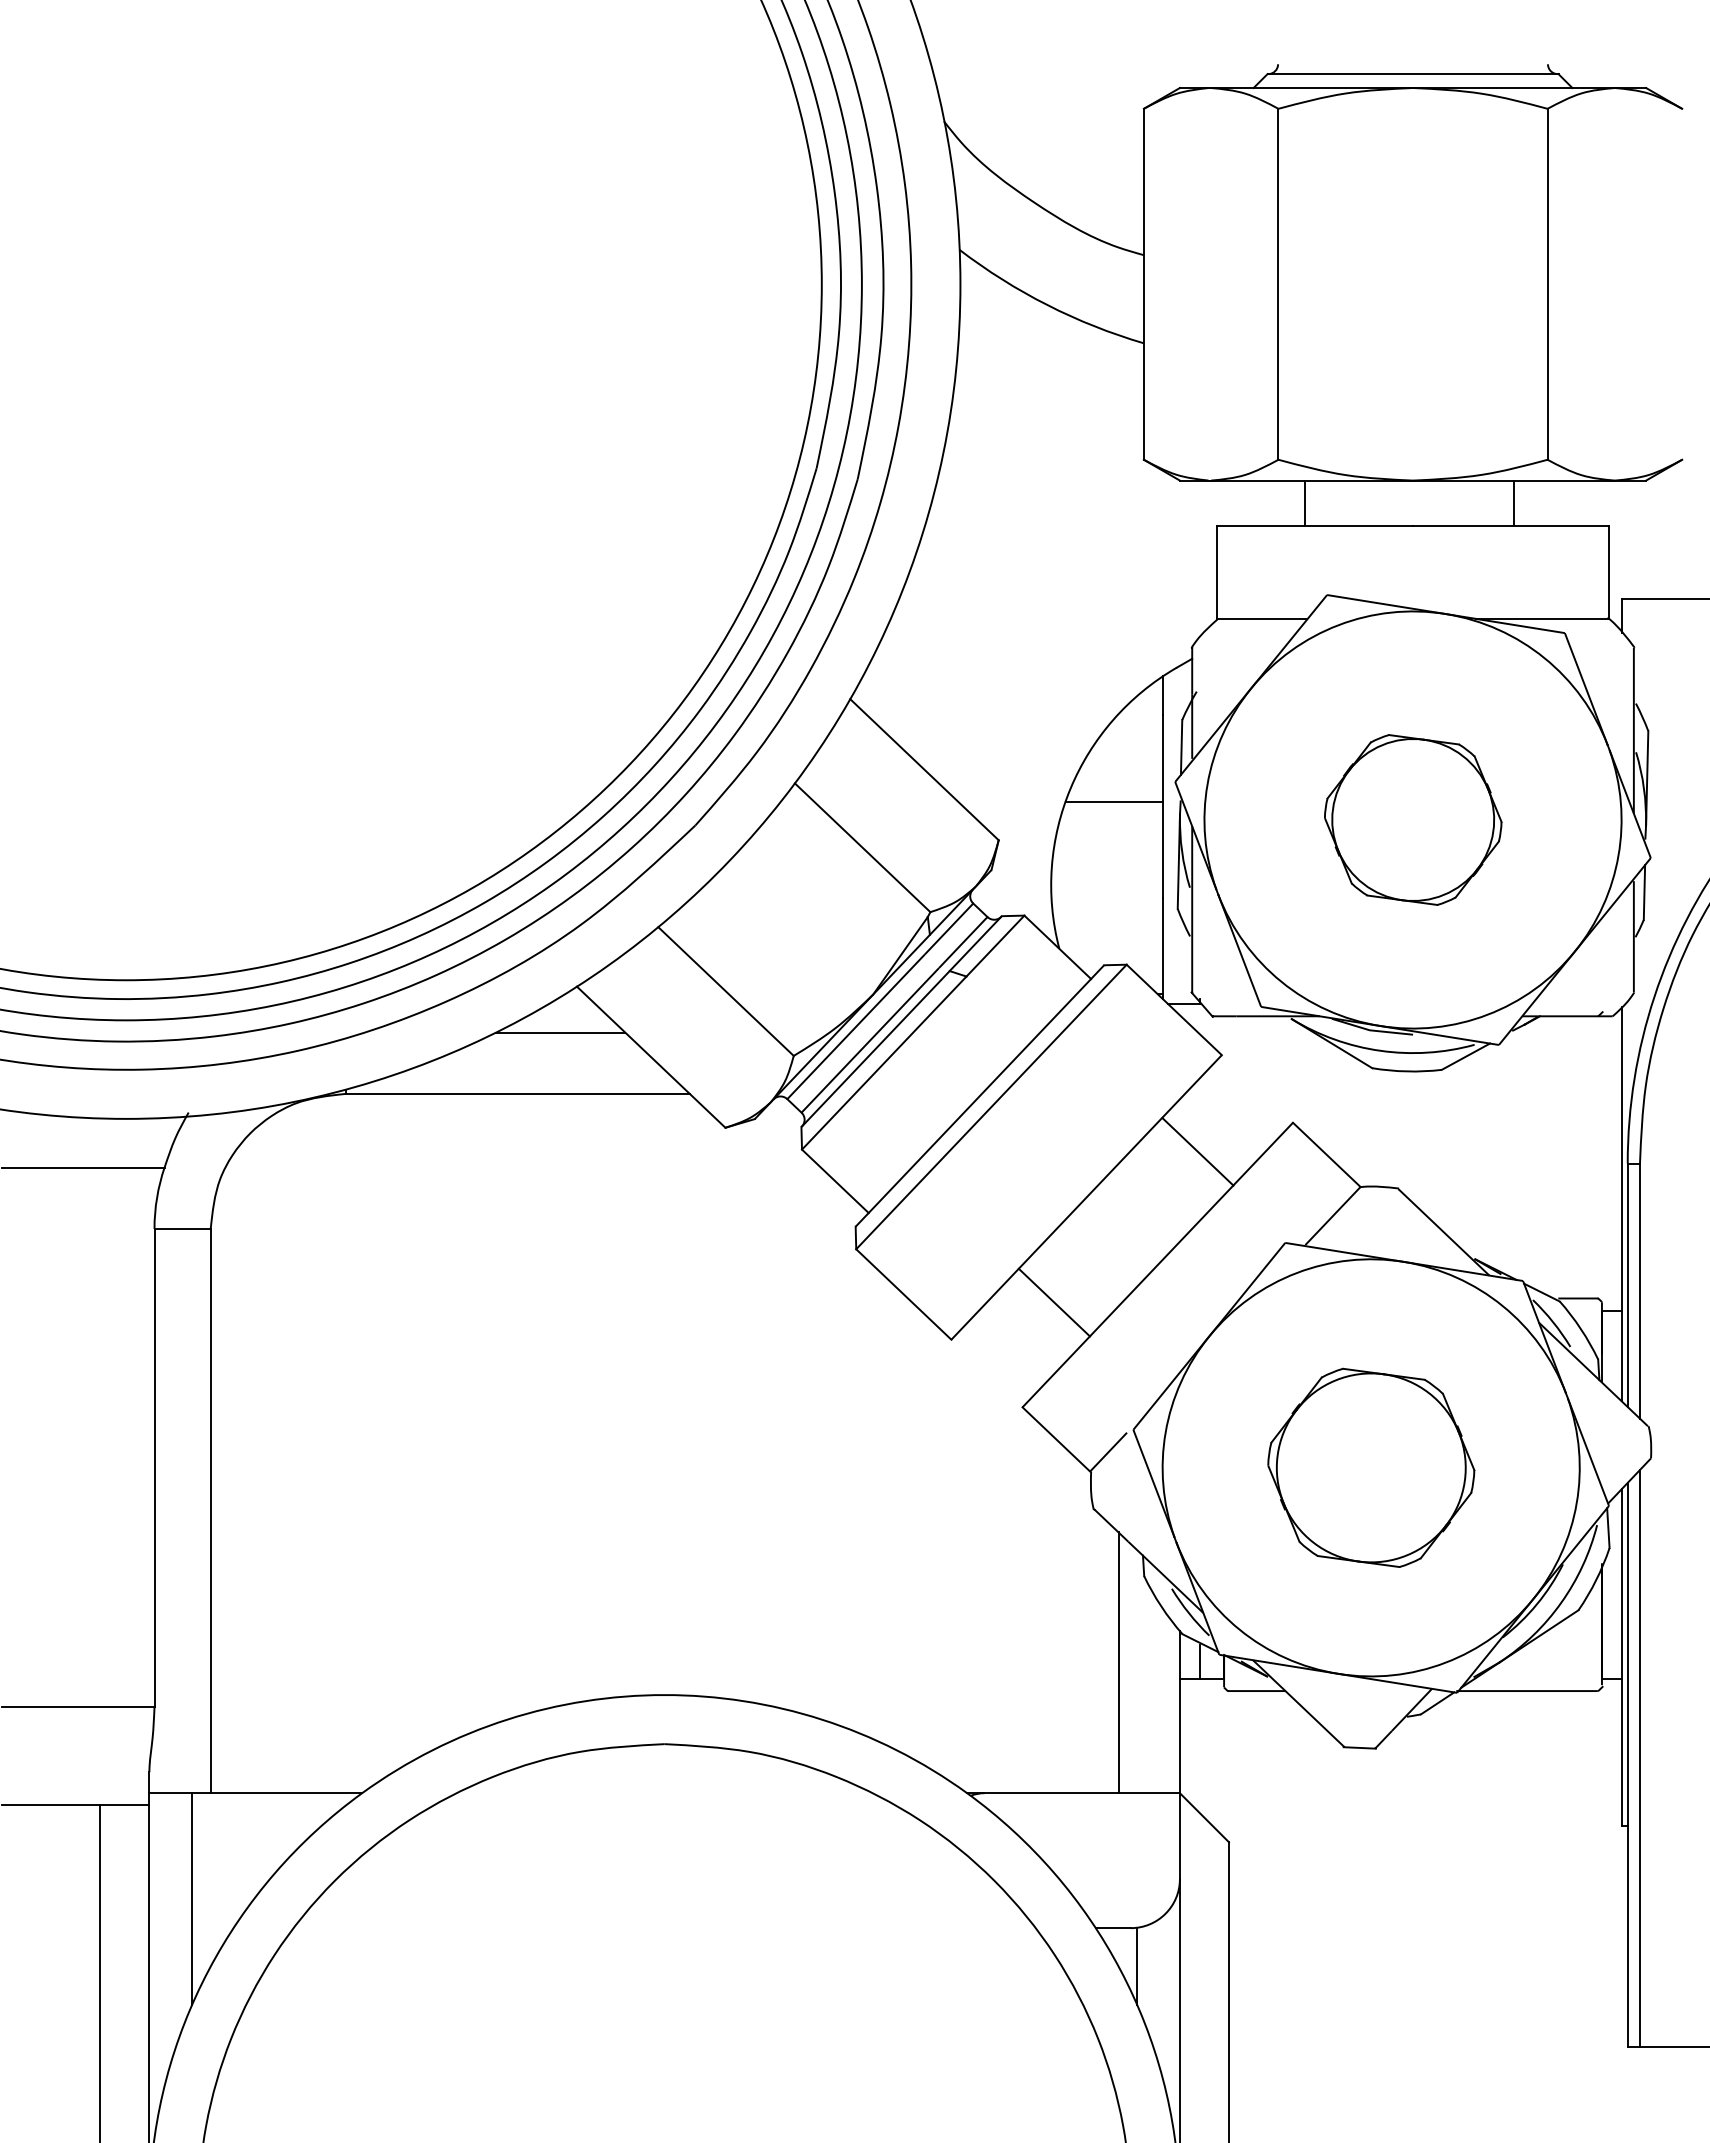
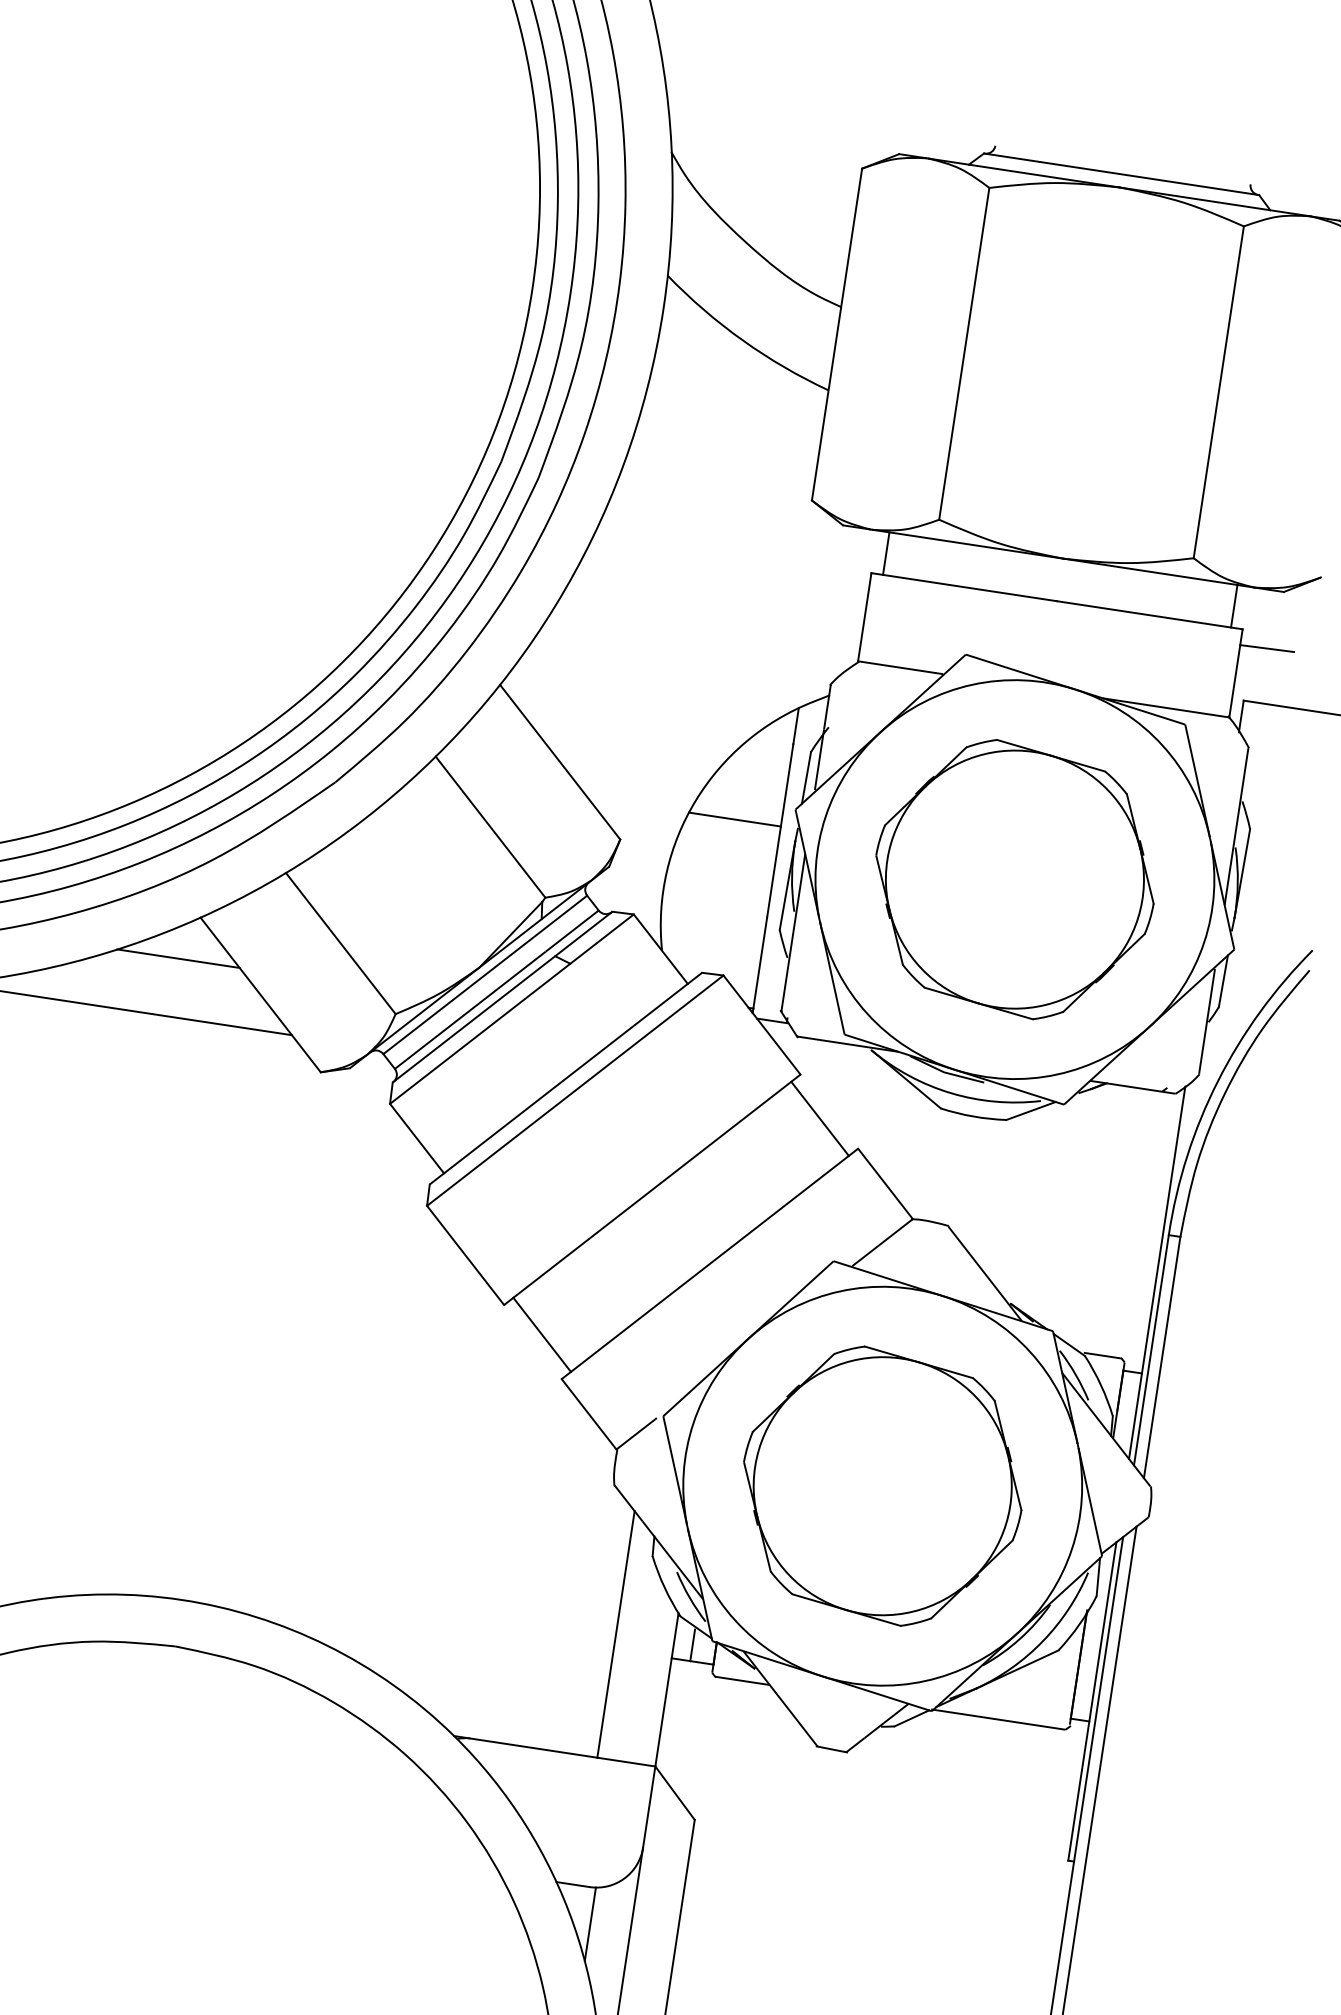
line: (1305, 502) -> (886, 553), moved
line: (1514, 502) -> (1234, 605), moved
line: (1637, 541) -> (1267, 648), added
part: (1413, 819) -> (1015, 879), size x1.67
line: (1197, 1151) -> (819, 1118), moved
line: (1053, 1302) -> (541, 1334), moved
part: (1371, 1467) -> (883, 1485), size x1.43

